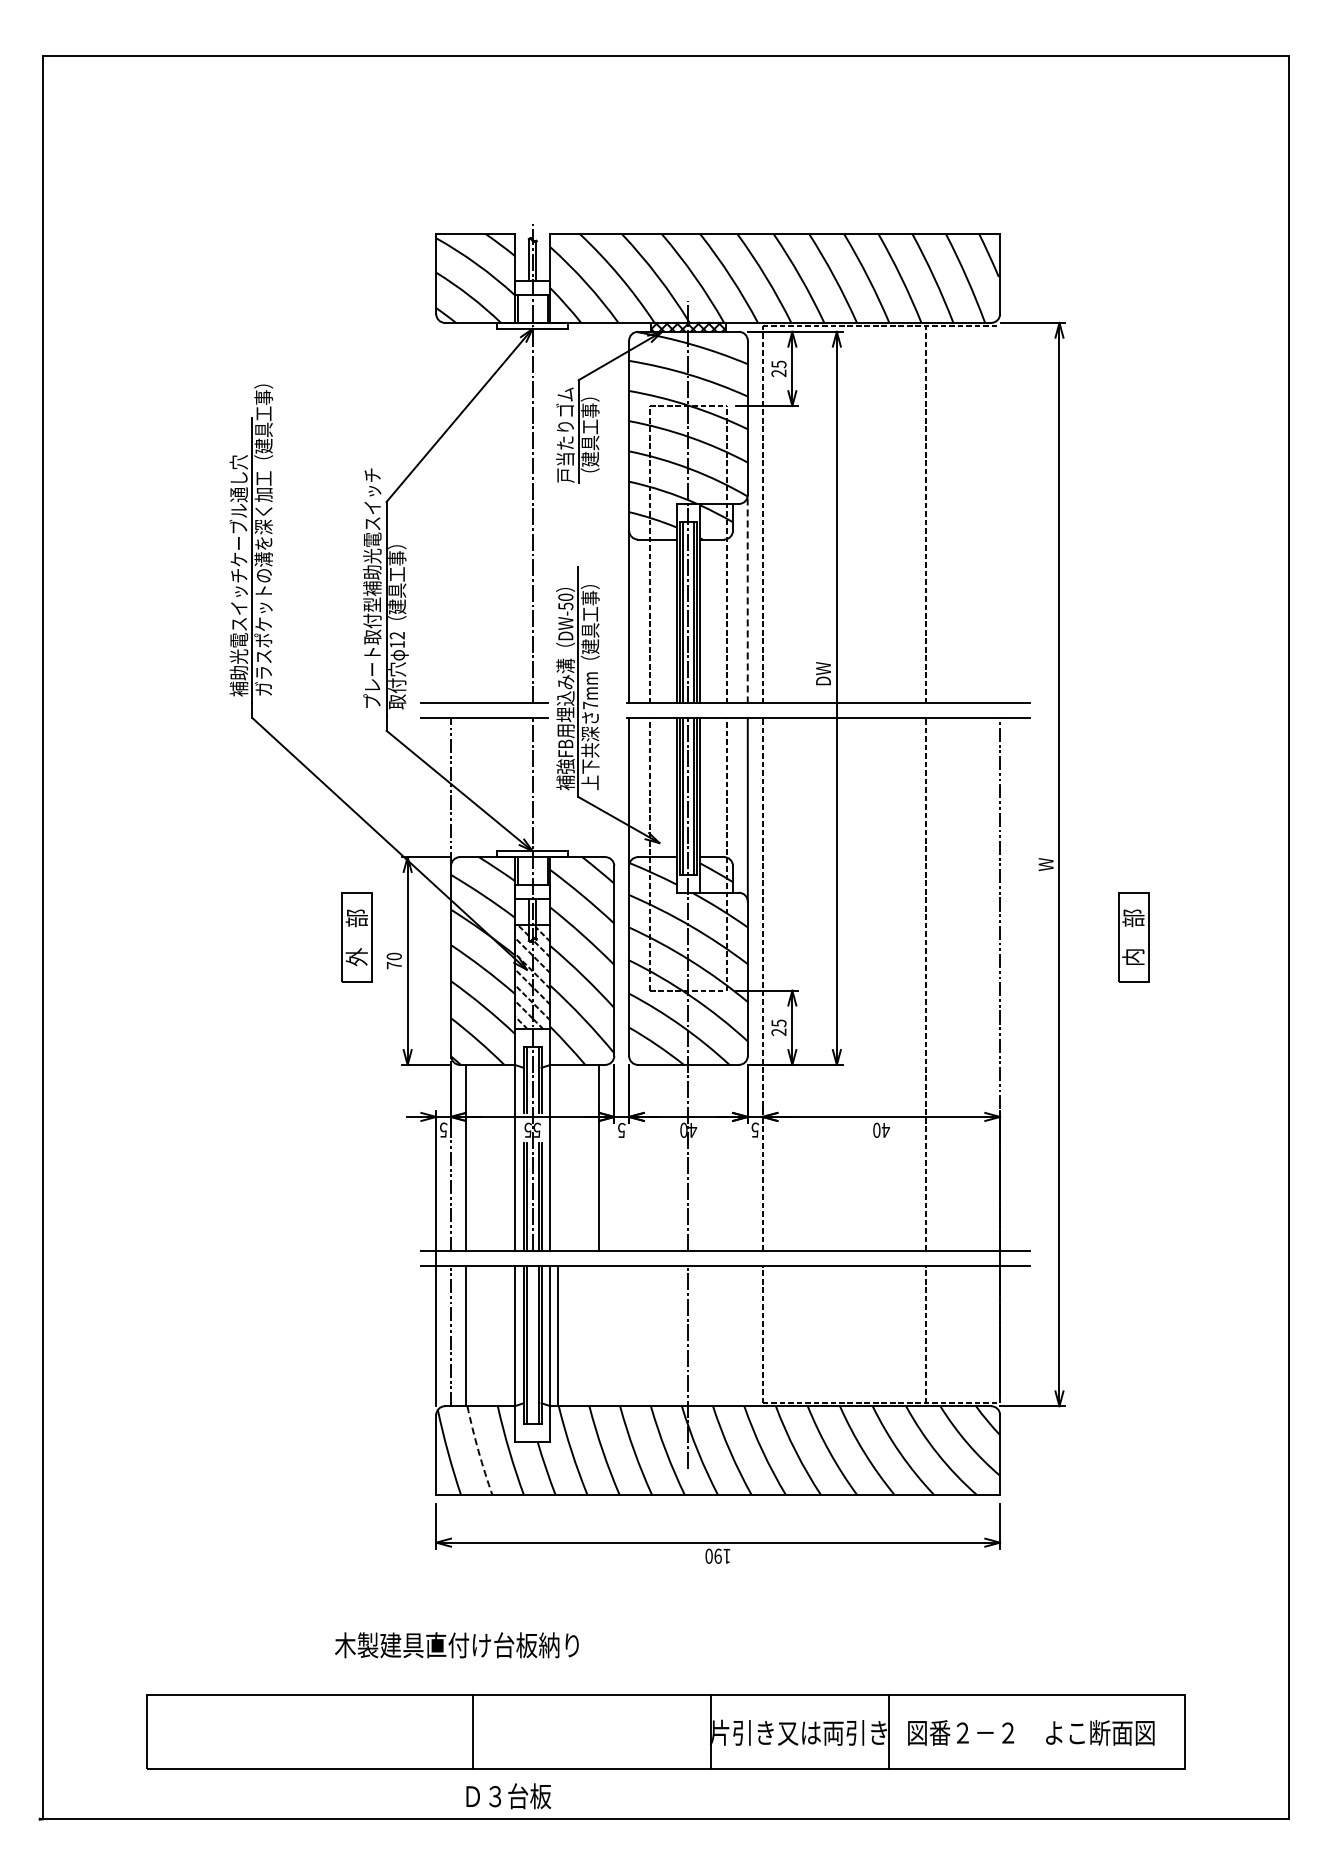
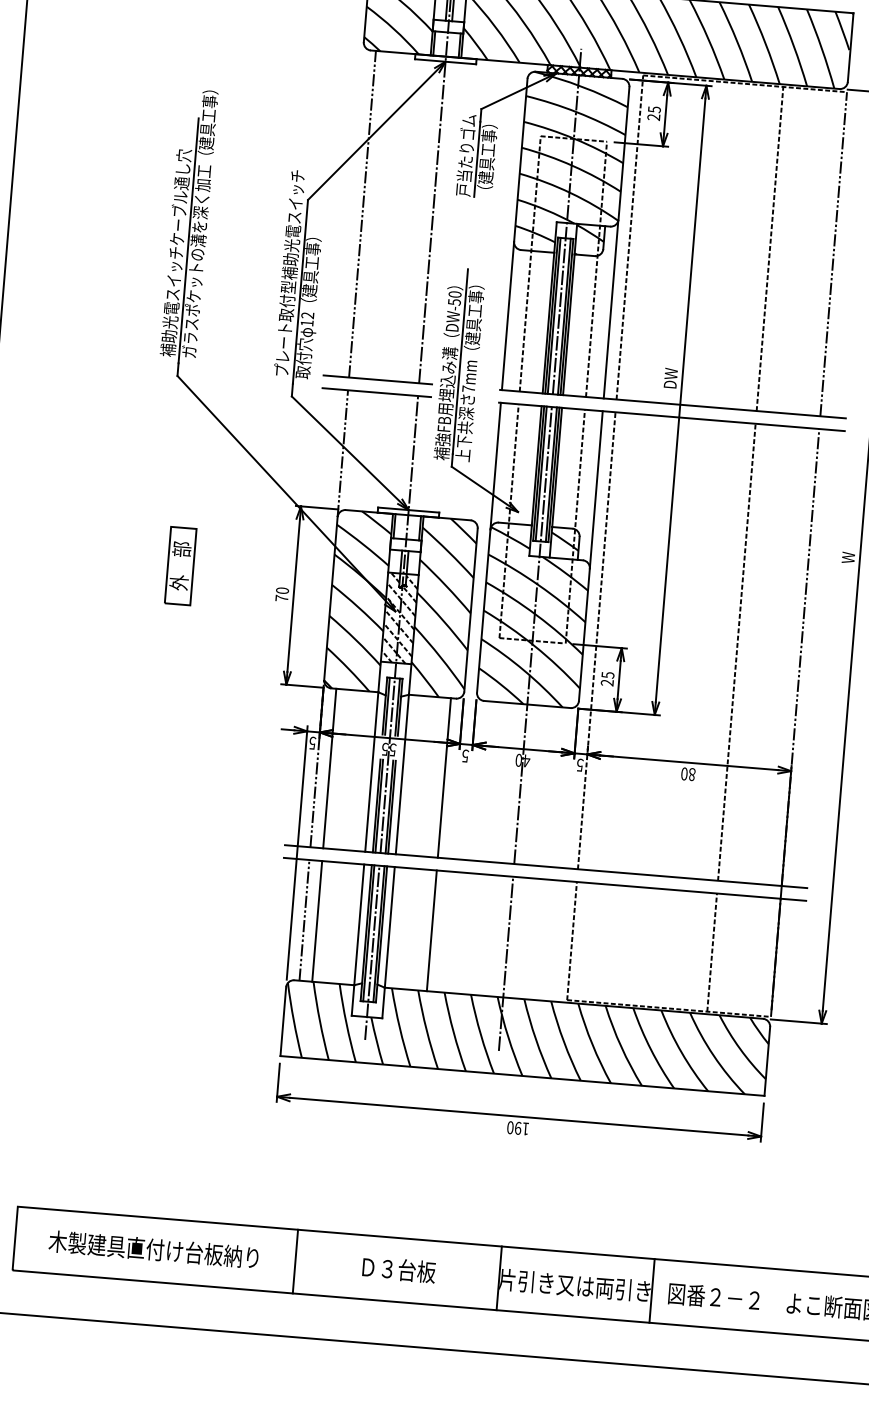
line: (451, 512) -> (362, 213), added
line: (1000, 514) -> (834, 254), added
line: (747, 599) -> (610, 309), dashed -> solid
part: (356, 937) -> (180, 565), moved
text: (885, 1129) -> (691, 773), 40 -> 80
line: (558, 1335) -> (431, 930), moved
line: (532, 1366) -> (372, 952), added
arc: (478, 1451) -> (319, 1021), dashed -> solid
text: (456, 1645) -> (153, 1249), moved
text: (508, 1796) -> (398, 1269), moved

